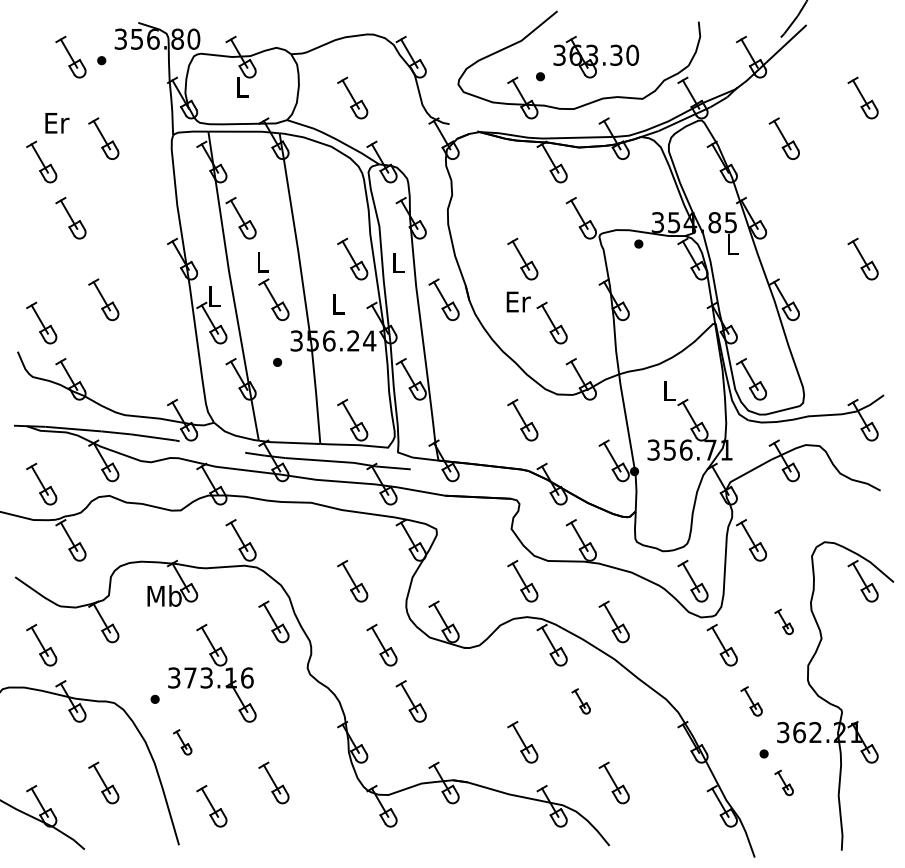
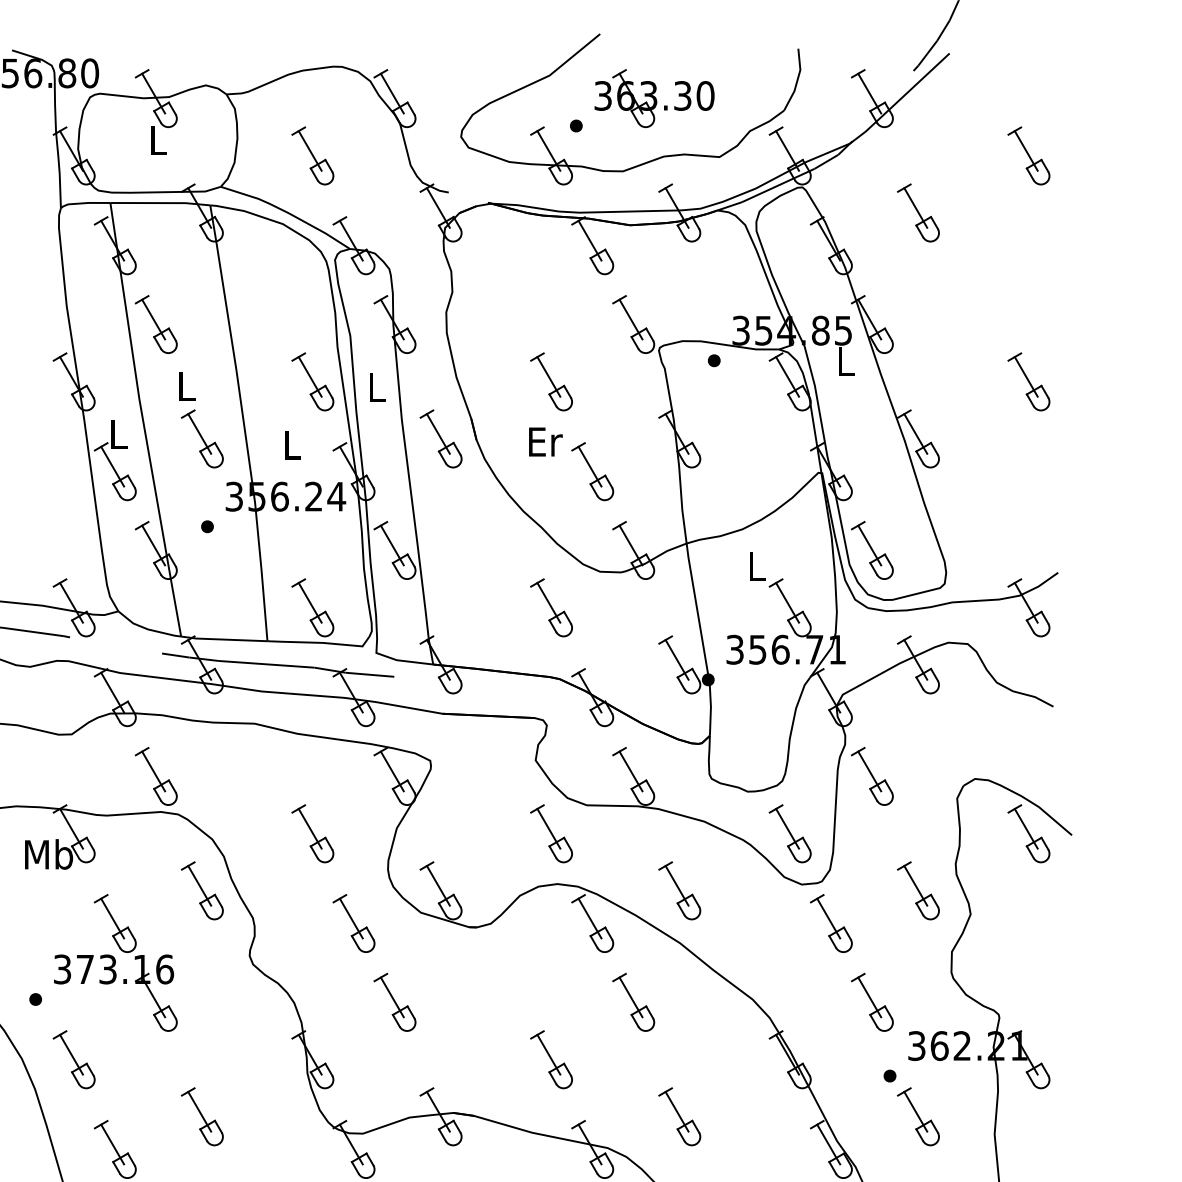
part: (783, 621) -> (917, 890), size x1.67
part: (580, 701) -> (632, 1002), size x1.67
part: (751, 701) -> (872, 1002), size x1.43
part: (182, 742) -> (74, 1059), size x1.67
part: (783, 782) -> (917, 1116), size x1.67

